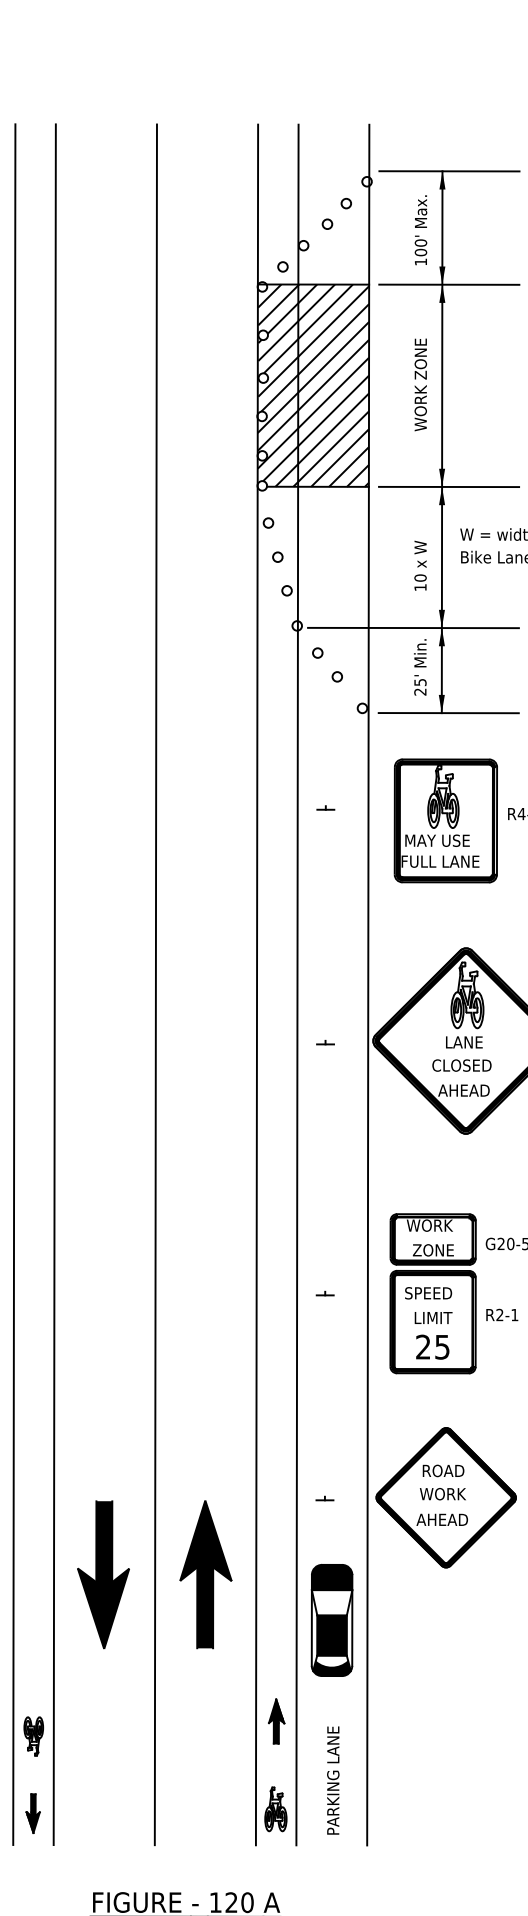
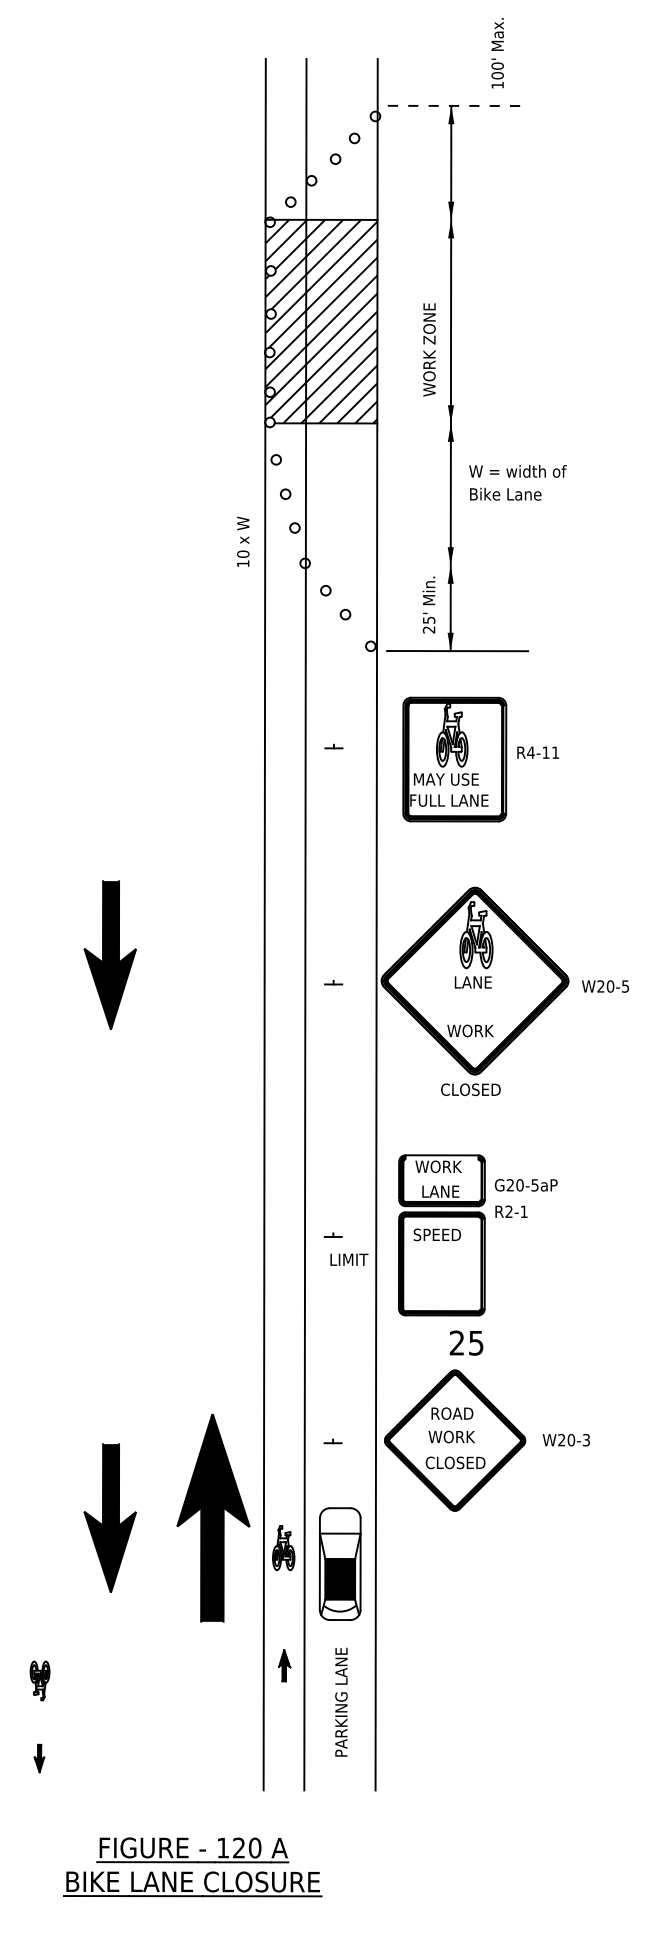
line: (449, 170) -> (458, 105), solid -> dashed
text: (420, 230) -> (497, 53), moved
line: (448, 284) -> (457, 219), removed
text: (420, 384) -> (429, 349), moved
line: (448, 486) -> (457, 423), removed
text: (420, 565) -> (243, 541), moved
line: (413, 628) -> (422, 565), removed
line: (14, 984) -> (20, 924), removed
line: (55, 984) -> (61, 924), removed
line: (155, 984) -> (162, 924), removed
part: (102, 1014) -> (109, 954), added
text: (461, 1065) -> (470, 1089), moved
text: (463, 1090) -> (472, 1030), AHEAD -> WORK
fill: (432, 1216) -> (441, 1157), removed
text: (432, 1250) -> (441, 1191), ZONE -> LANE
text: (502, 1314) -> (511, 1211), moved
text: (433, 1317) -> (349, 1259), moved
text: (432, 1346) -> (466, 1342), moved
text: (446, 1519) -> (455, 1462), AHEAD -> CLOSED
part: (205, 1574) -> (212, 1517), size x1.4
fill: (331, 1577) -> (339, 1520), removed
fill: (332, 1668) -> (340, 1612), removed
part: (276, 1721) -> (284, 1665), size x0.7
text: (333, 1779) -> (341, 1701), moved
part: (275, 1809) -> (283, 1548), moved
part: (33, 1813) -> (39, 1758), size x0.7

